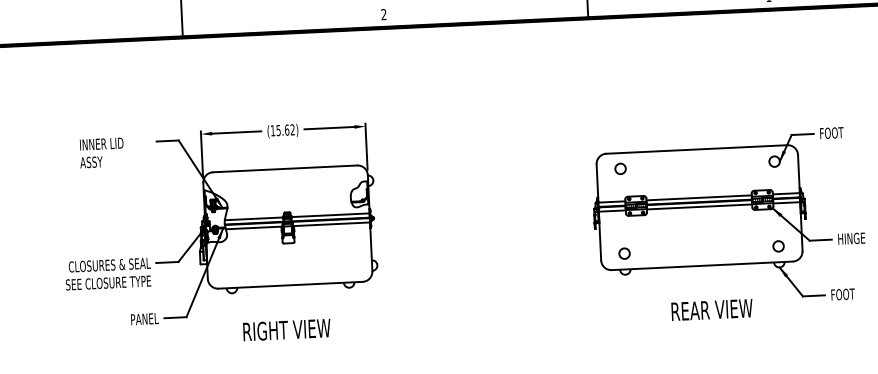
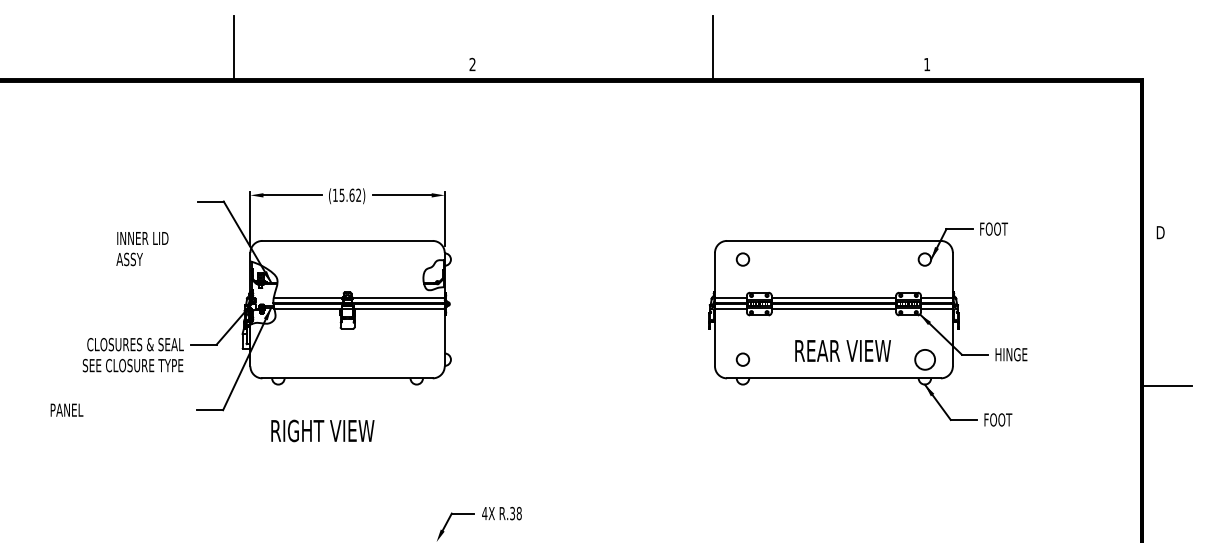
text: (101, 153) -> (142, 249), moved
circle: (778, 246) -> (924, 359), size x1.6
text: (711, 309) -> (842, 350), moved
text: (144, 318) -> (66, 409), moved
text: (286, 329) -> (322, 430), moved

